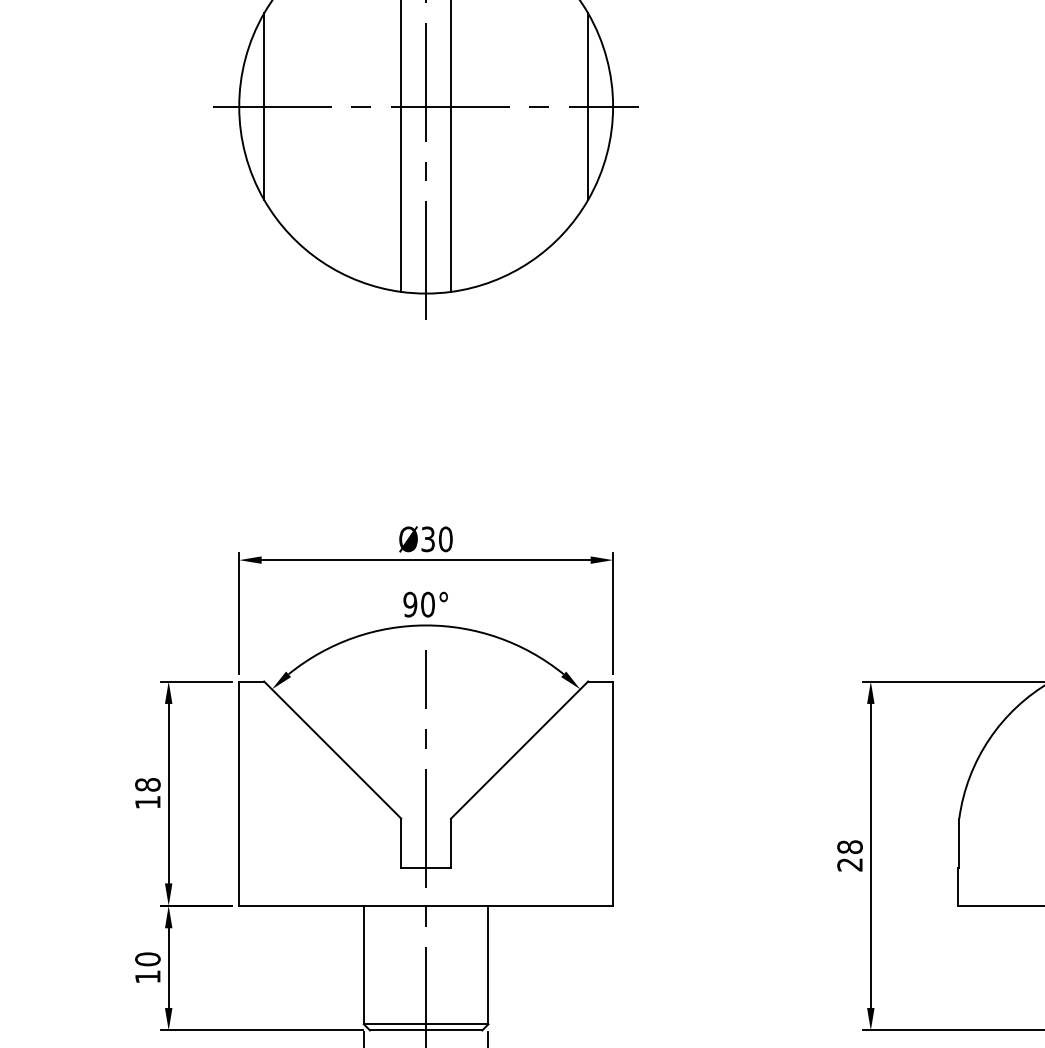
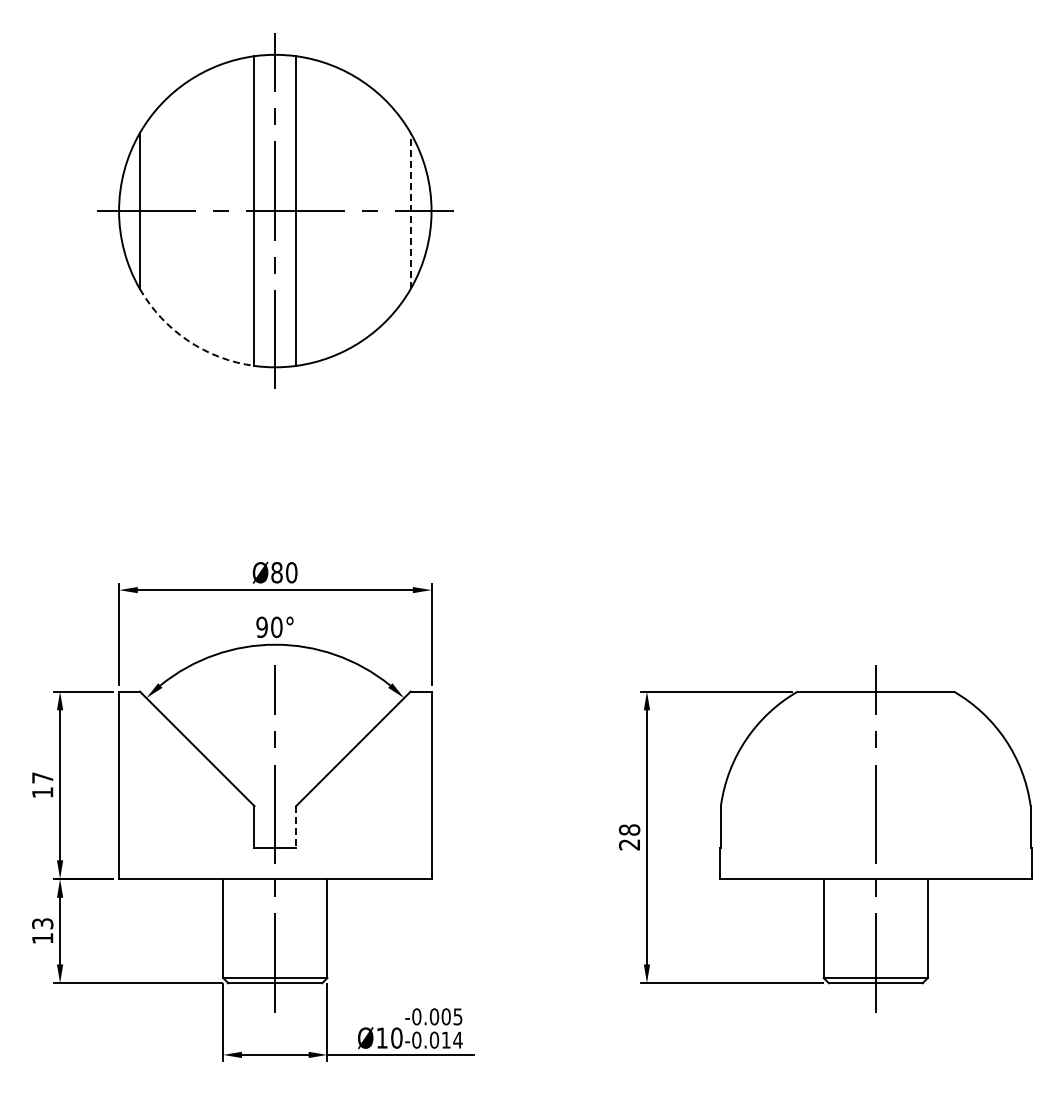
line: (587, 107) -> (410, 211), solid -> dashed
arc: (322, 261) -> (188, 340), solid -> dashed
text: (427, 539) -> (276, 572), Ø30 -> Ø80
text: (147, 784) -> (42, 777), 18 -> 17
line: (451, 842) -> (296, 826), solid -> dashed
text: (147, 958) -> (42, 923), 10 -> 13

